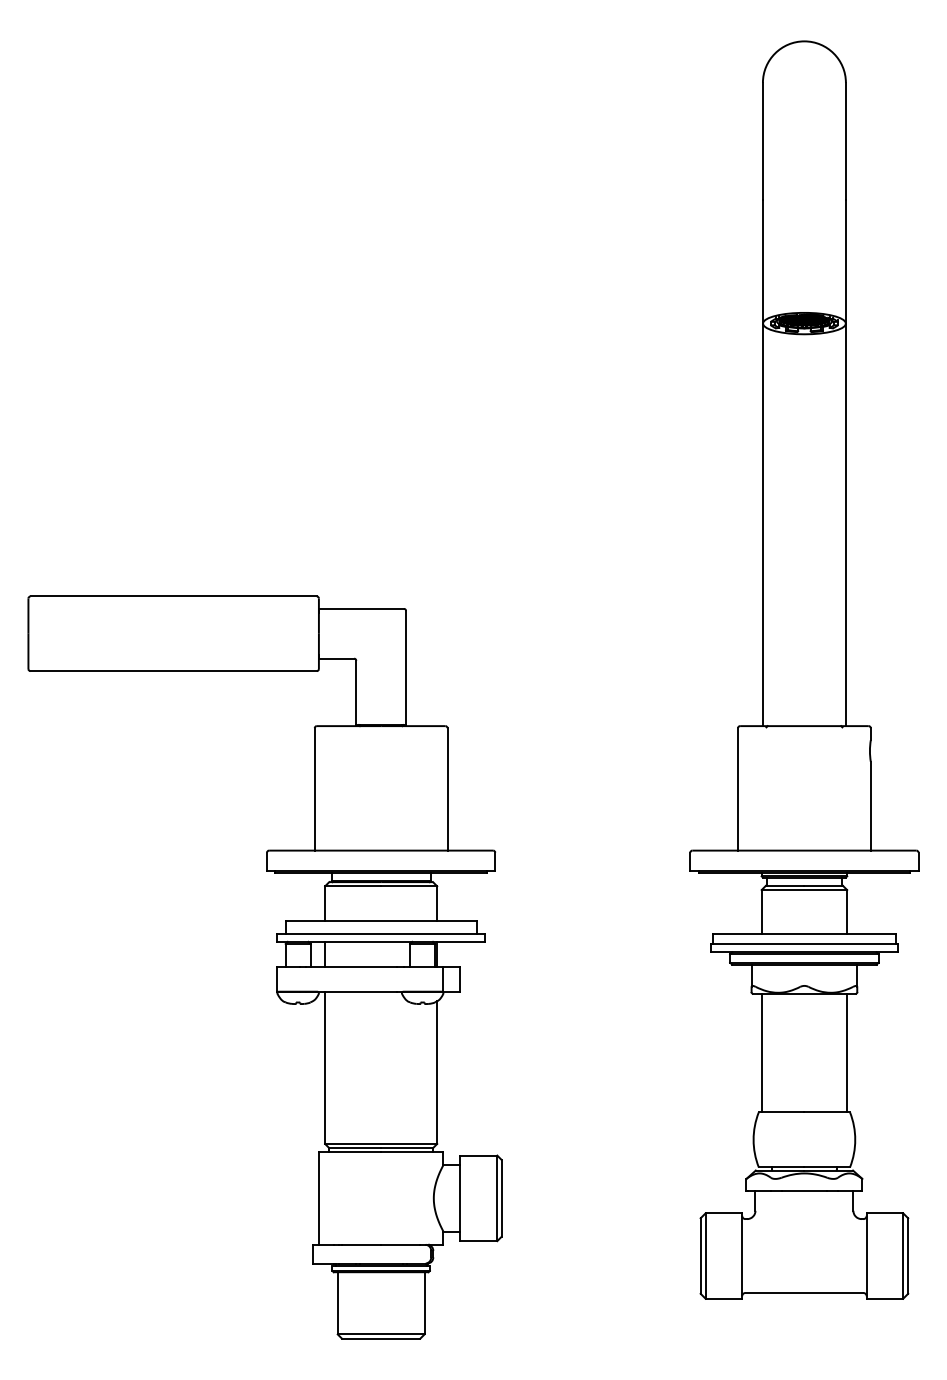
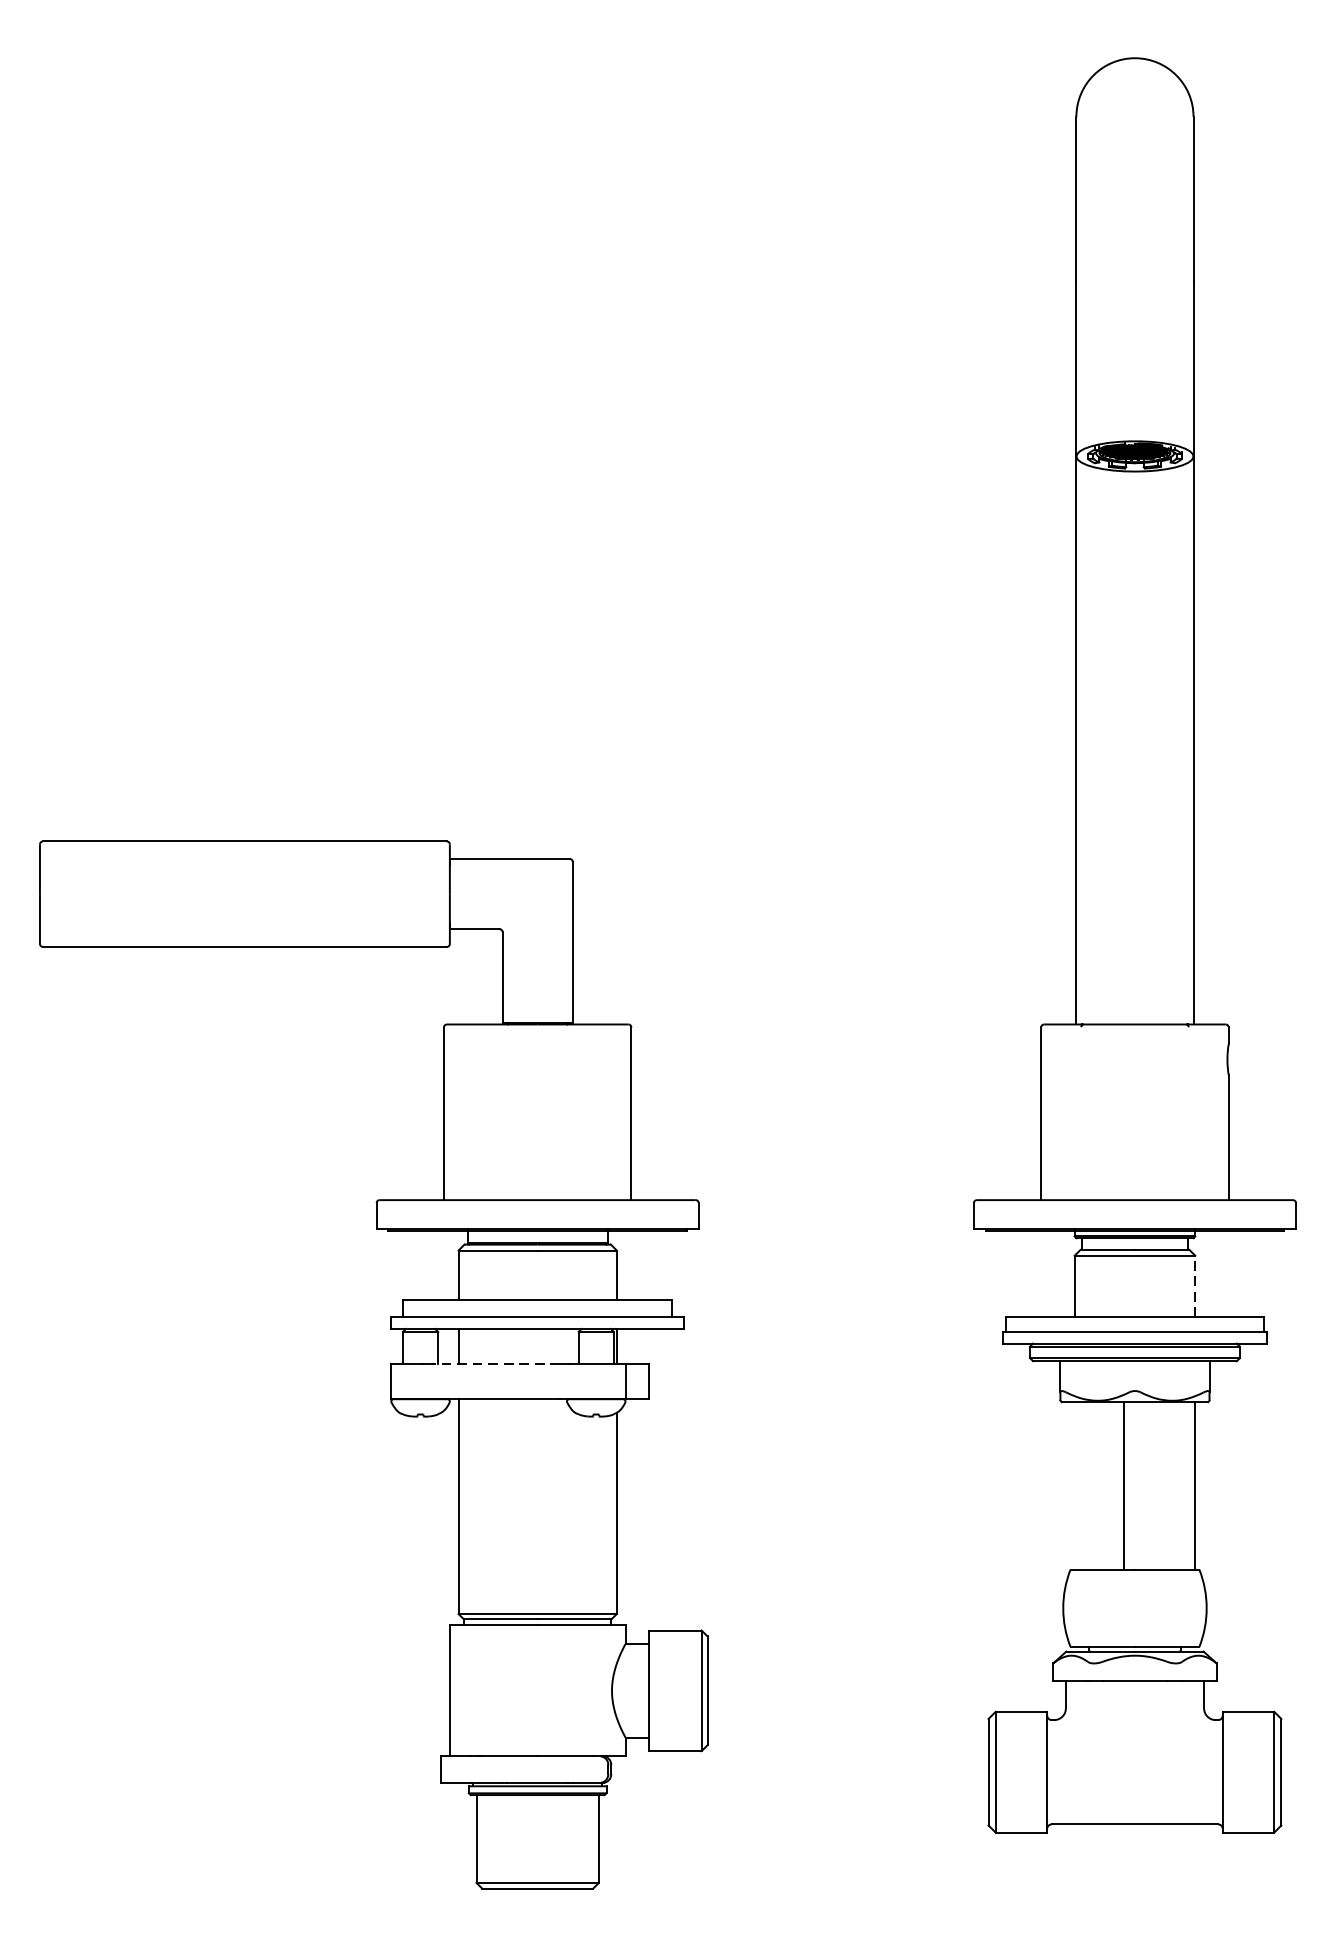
line: (847, 911) -> (1195, 1286), solid -> dashed
line: (351, 966) -> (495, 1363), solid -> dashed
line: (761, 1052) -> (1123, 1485), moved

